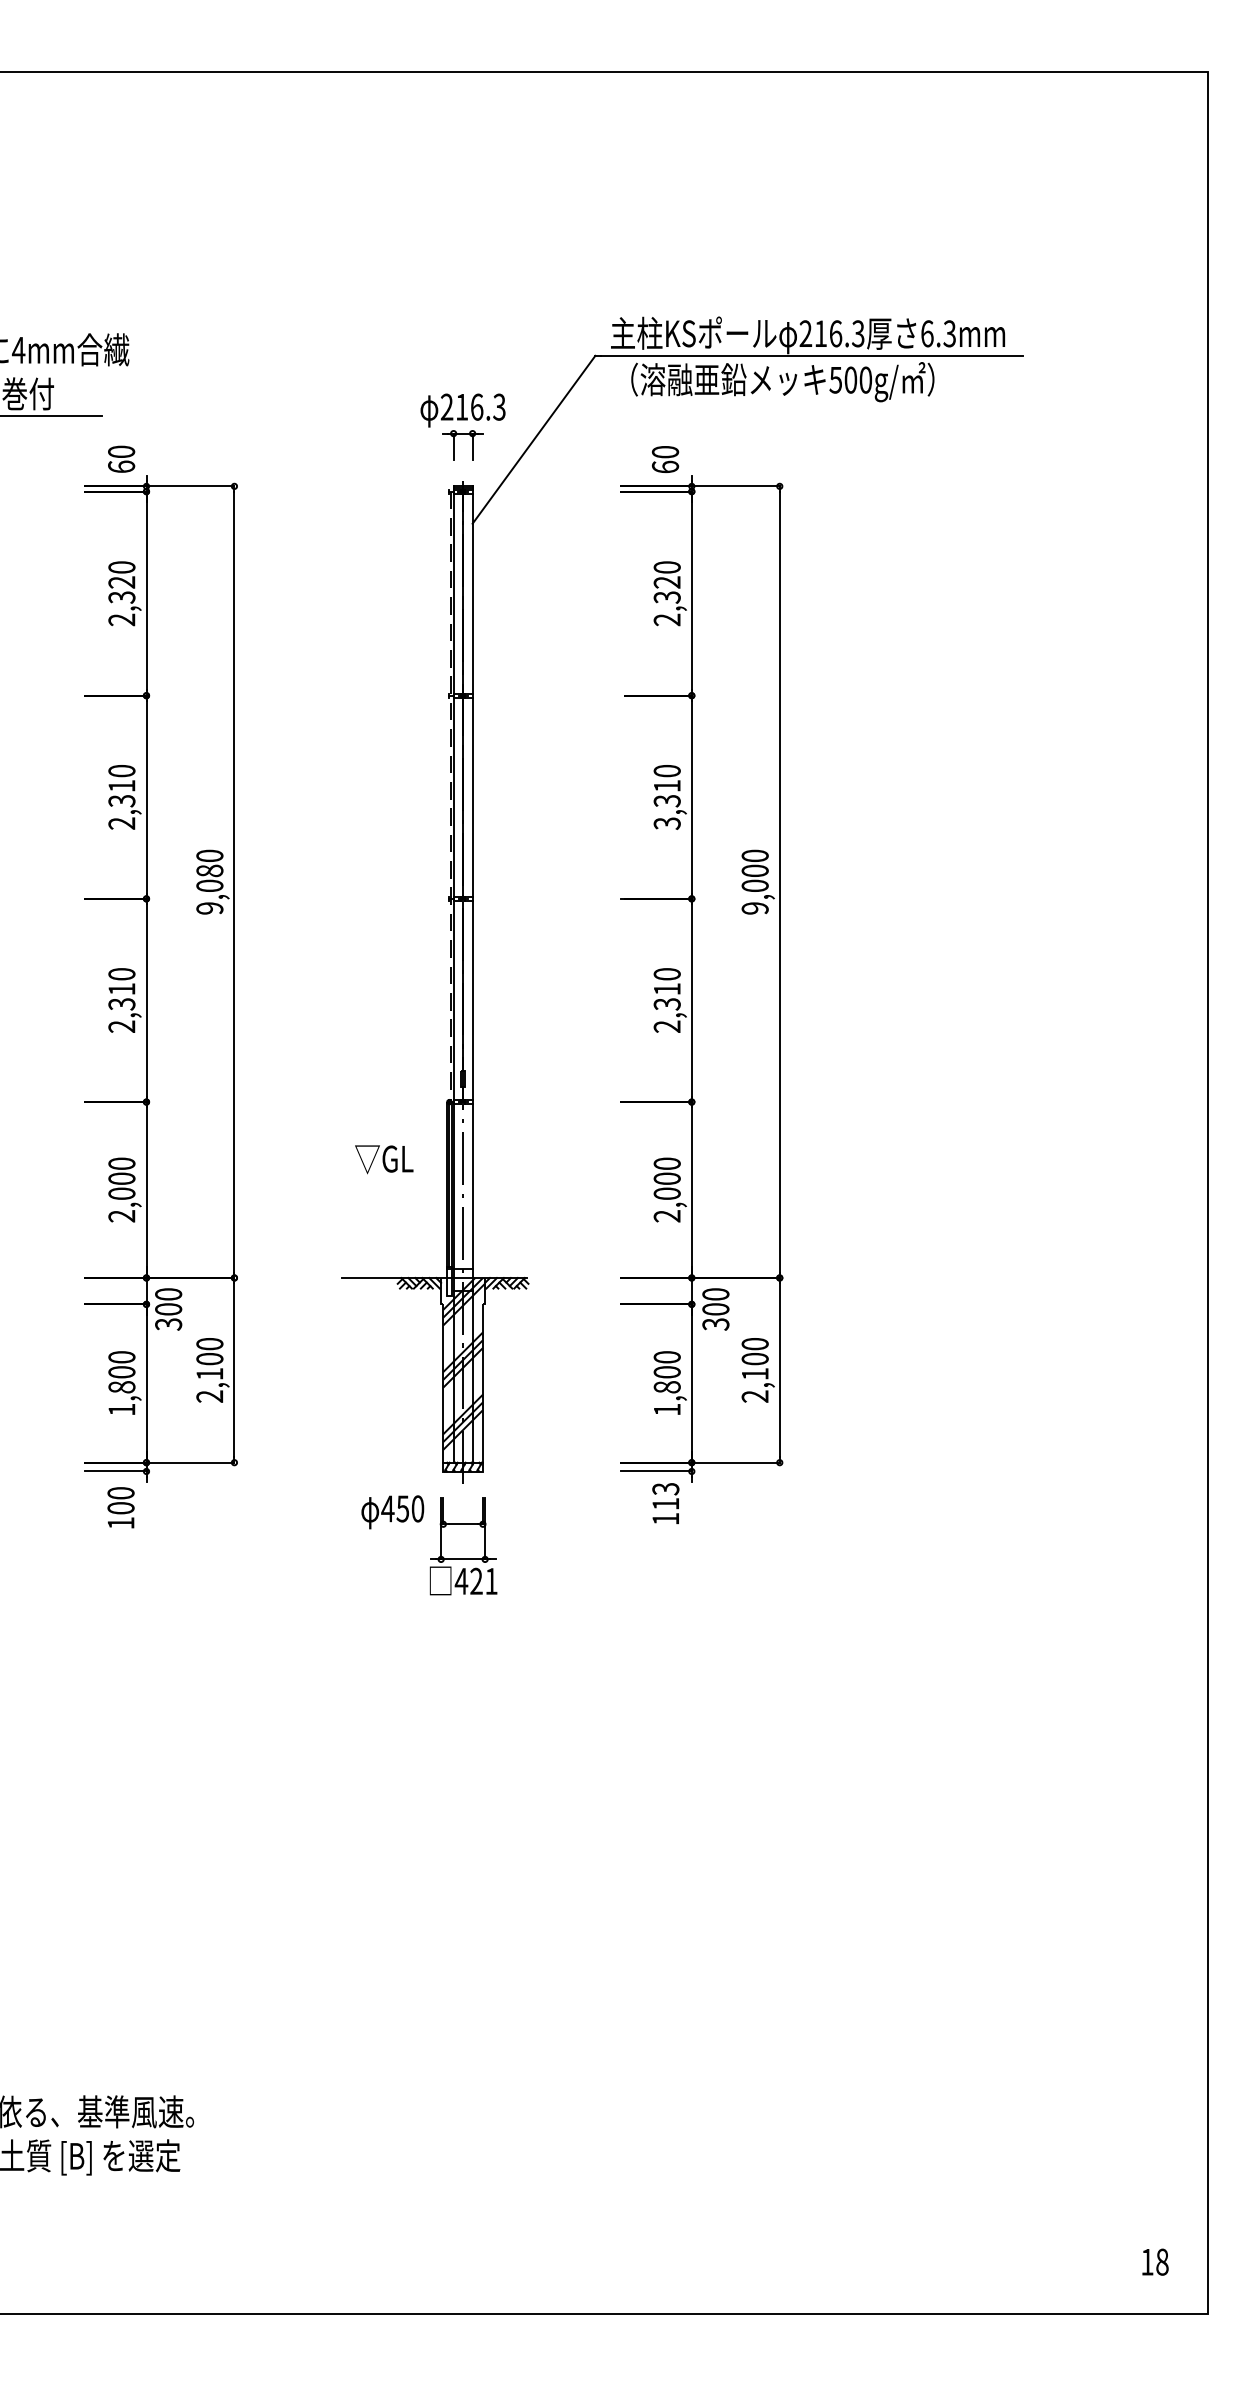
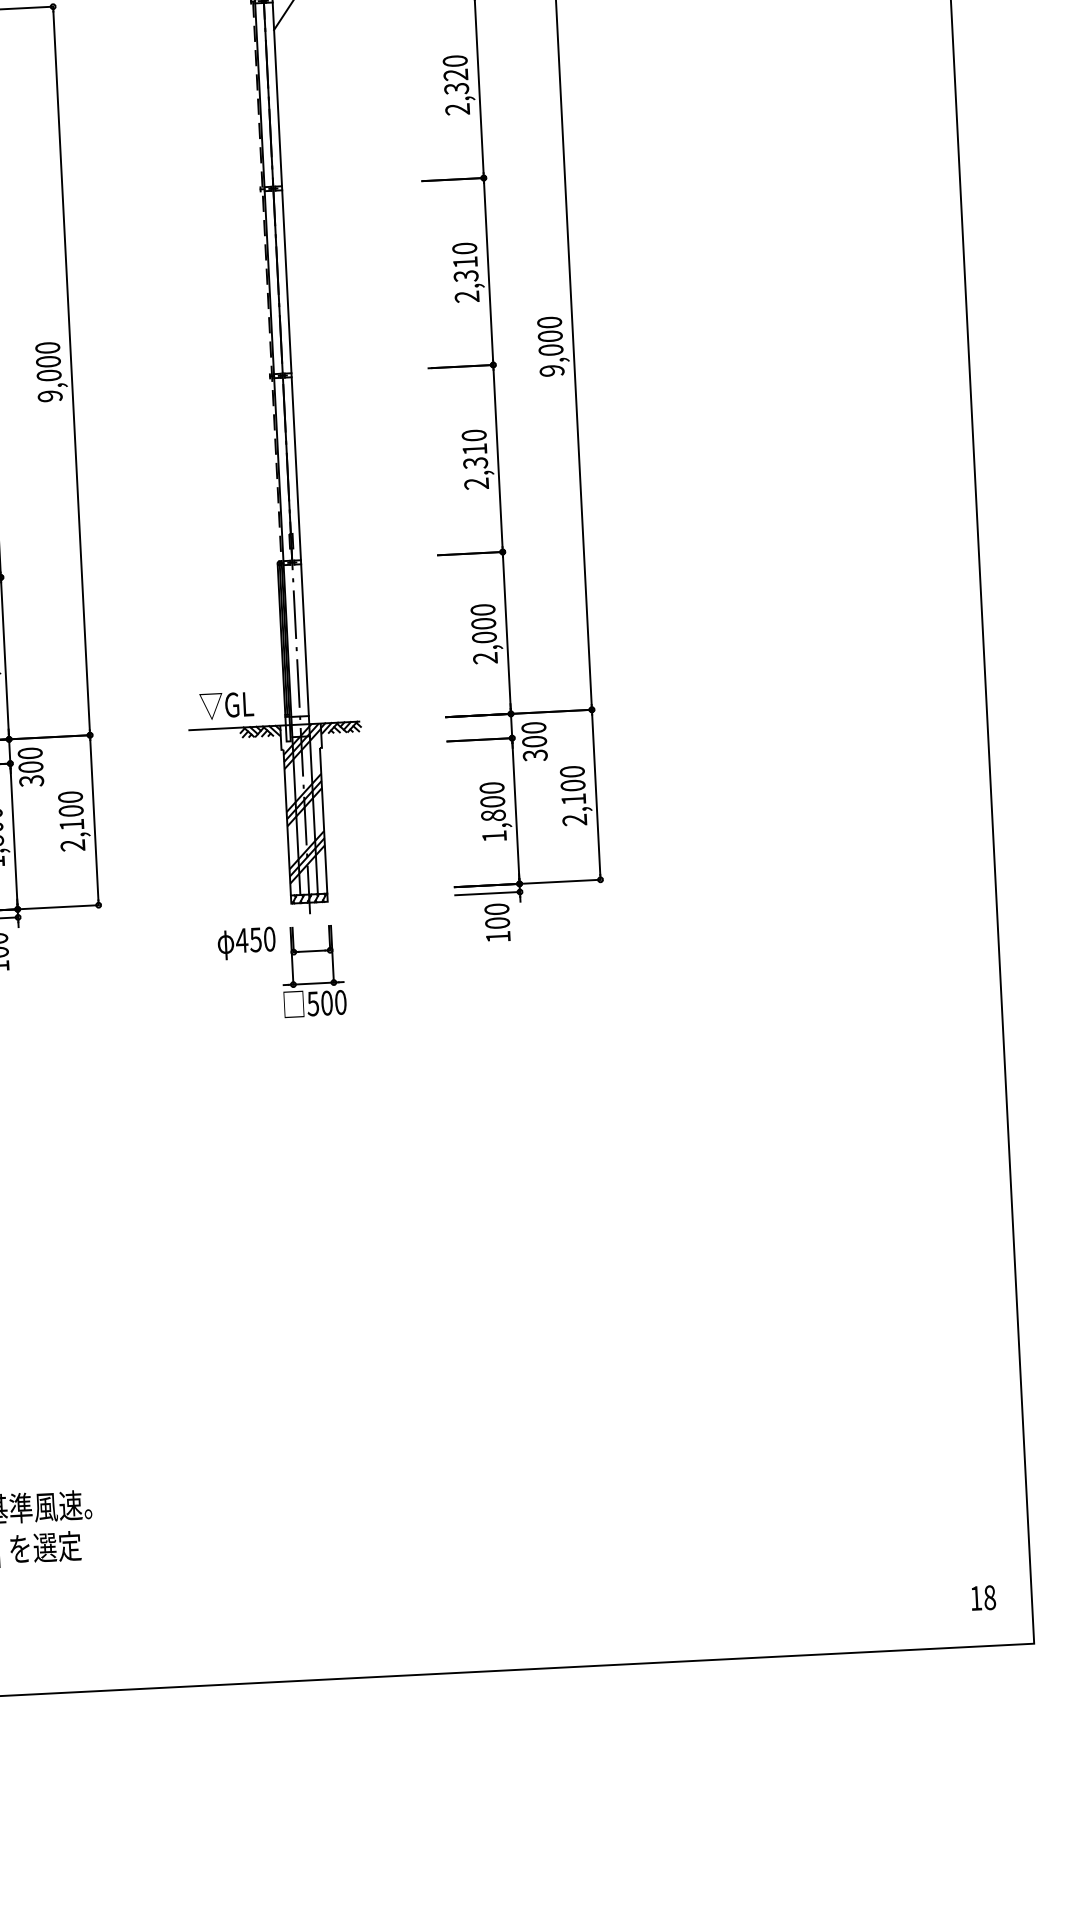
text: (667, 823) -> (467, 296), 3,310 -> 2,310
text: (209, 870) -> (48, 361), 9,080 -> 9,000
text: (384, 1159) -> (227, 705), moved
text: (665, 1496) -> (496, 916), 113 -> 100
text: (475, 1580) -> (326, 1002), 421 -> 500

